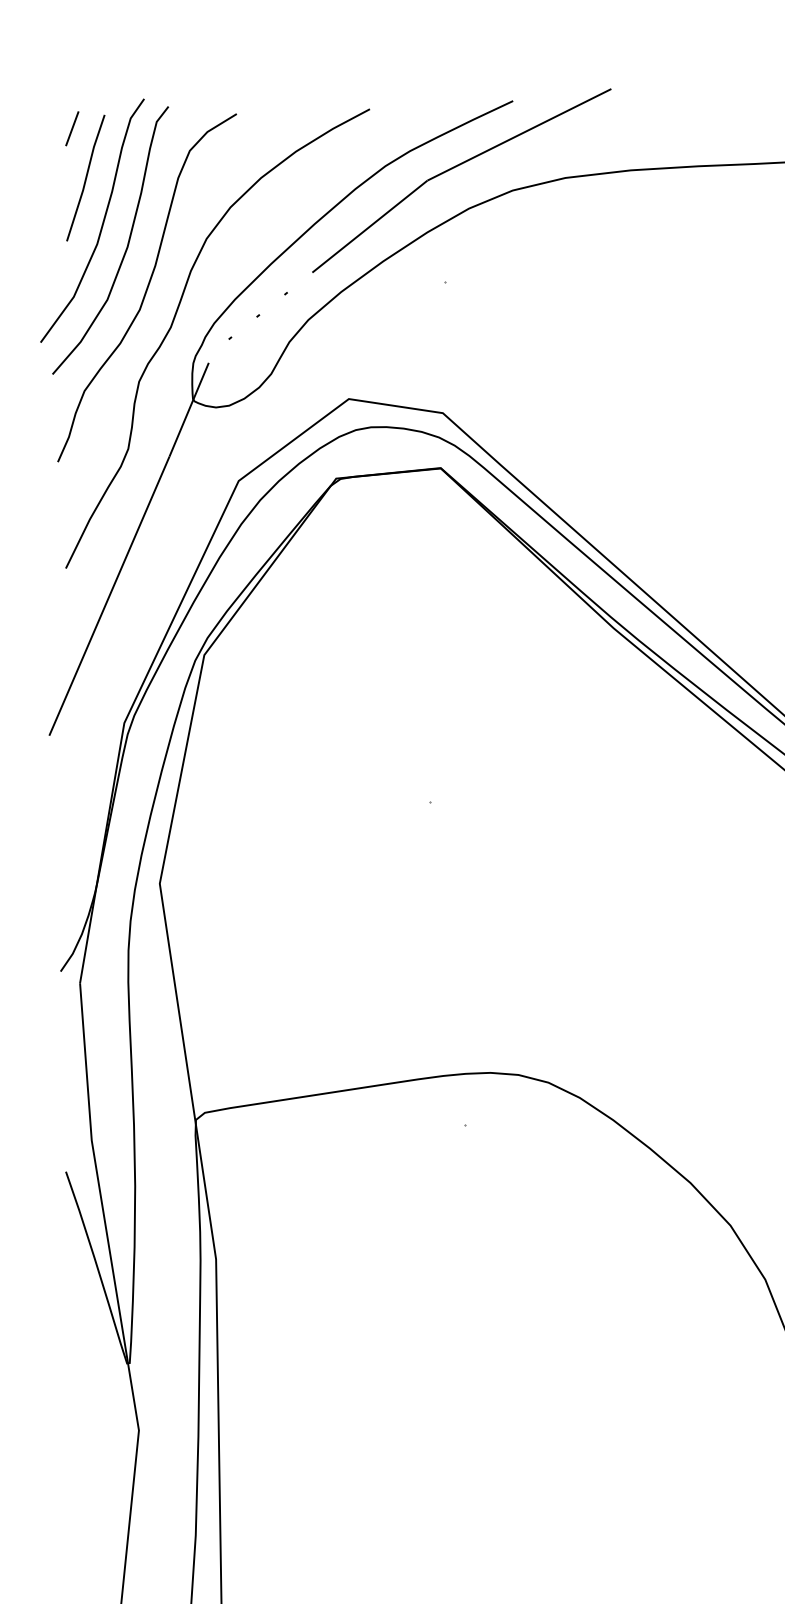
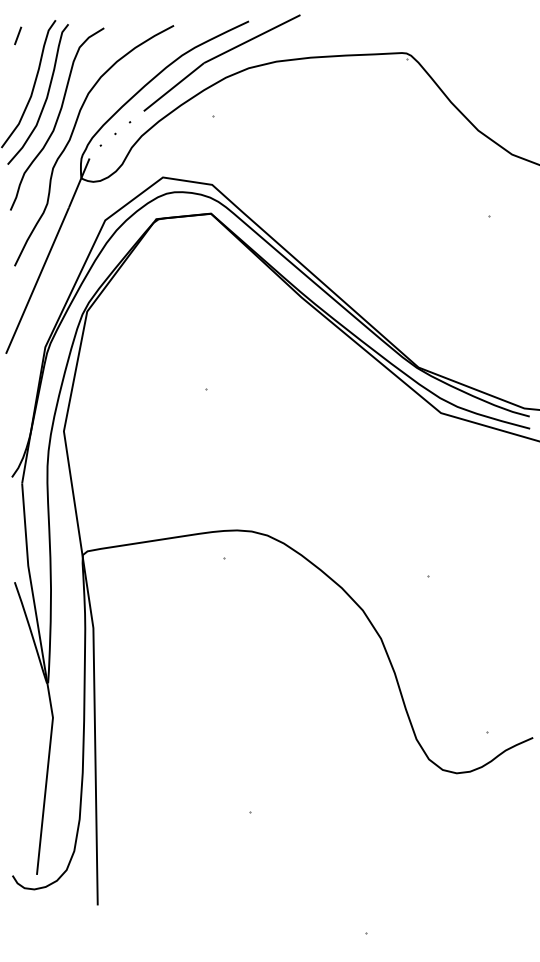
line: (84, 177) -> (24, 61), removed

